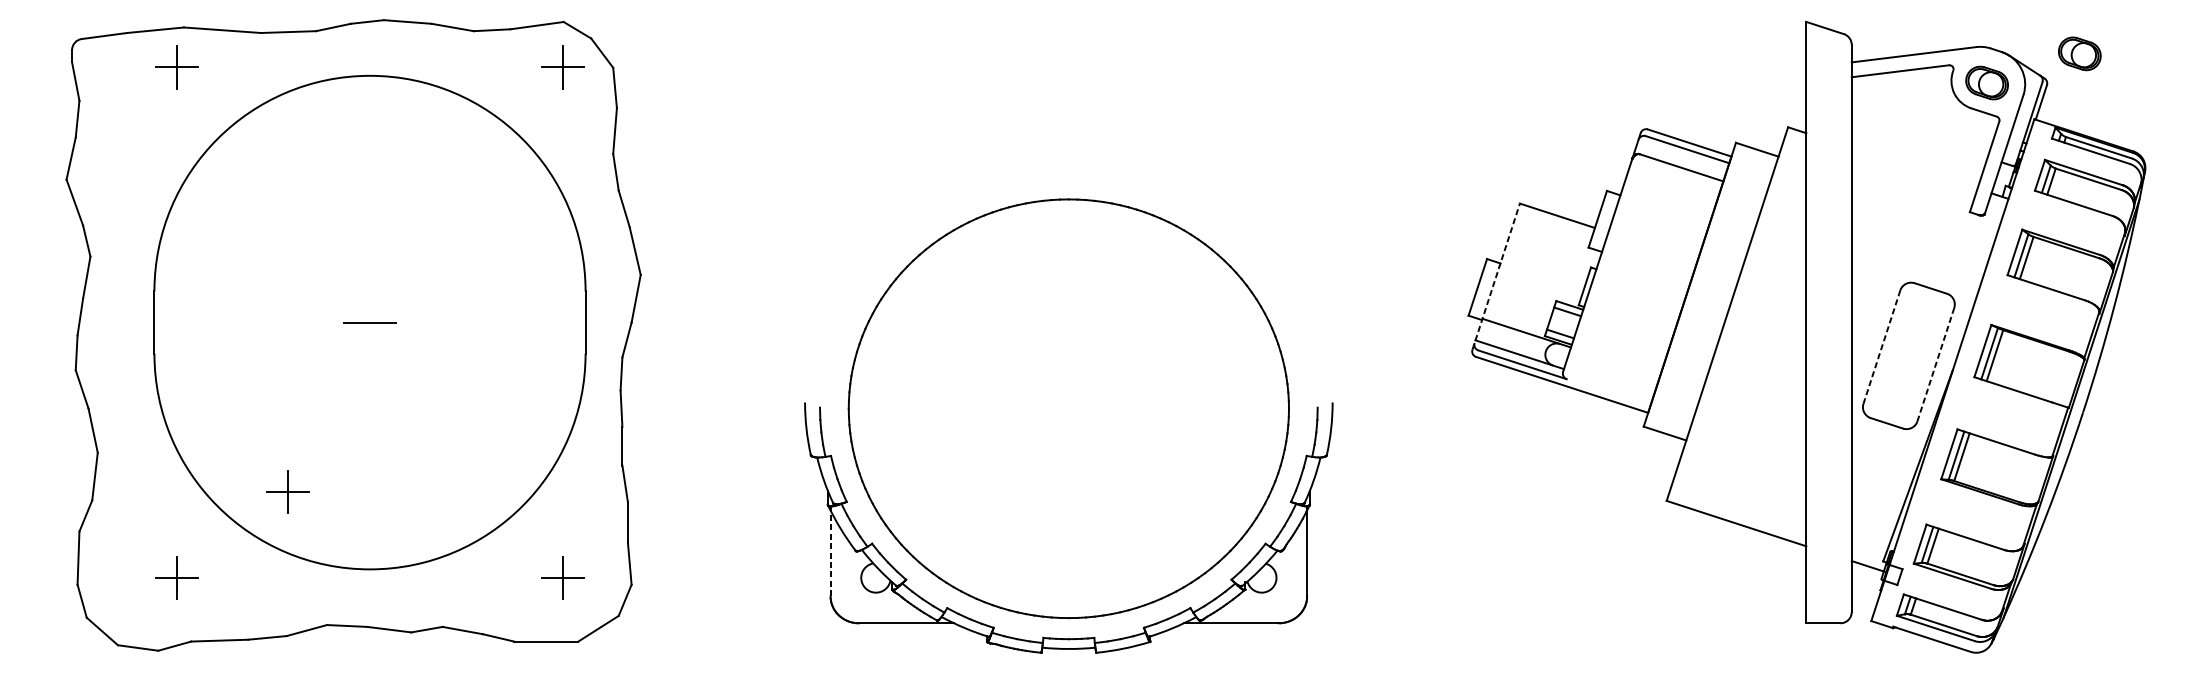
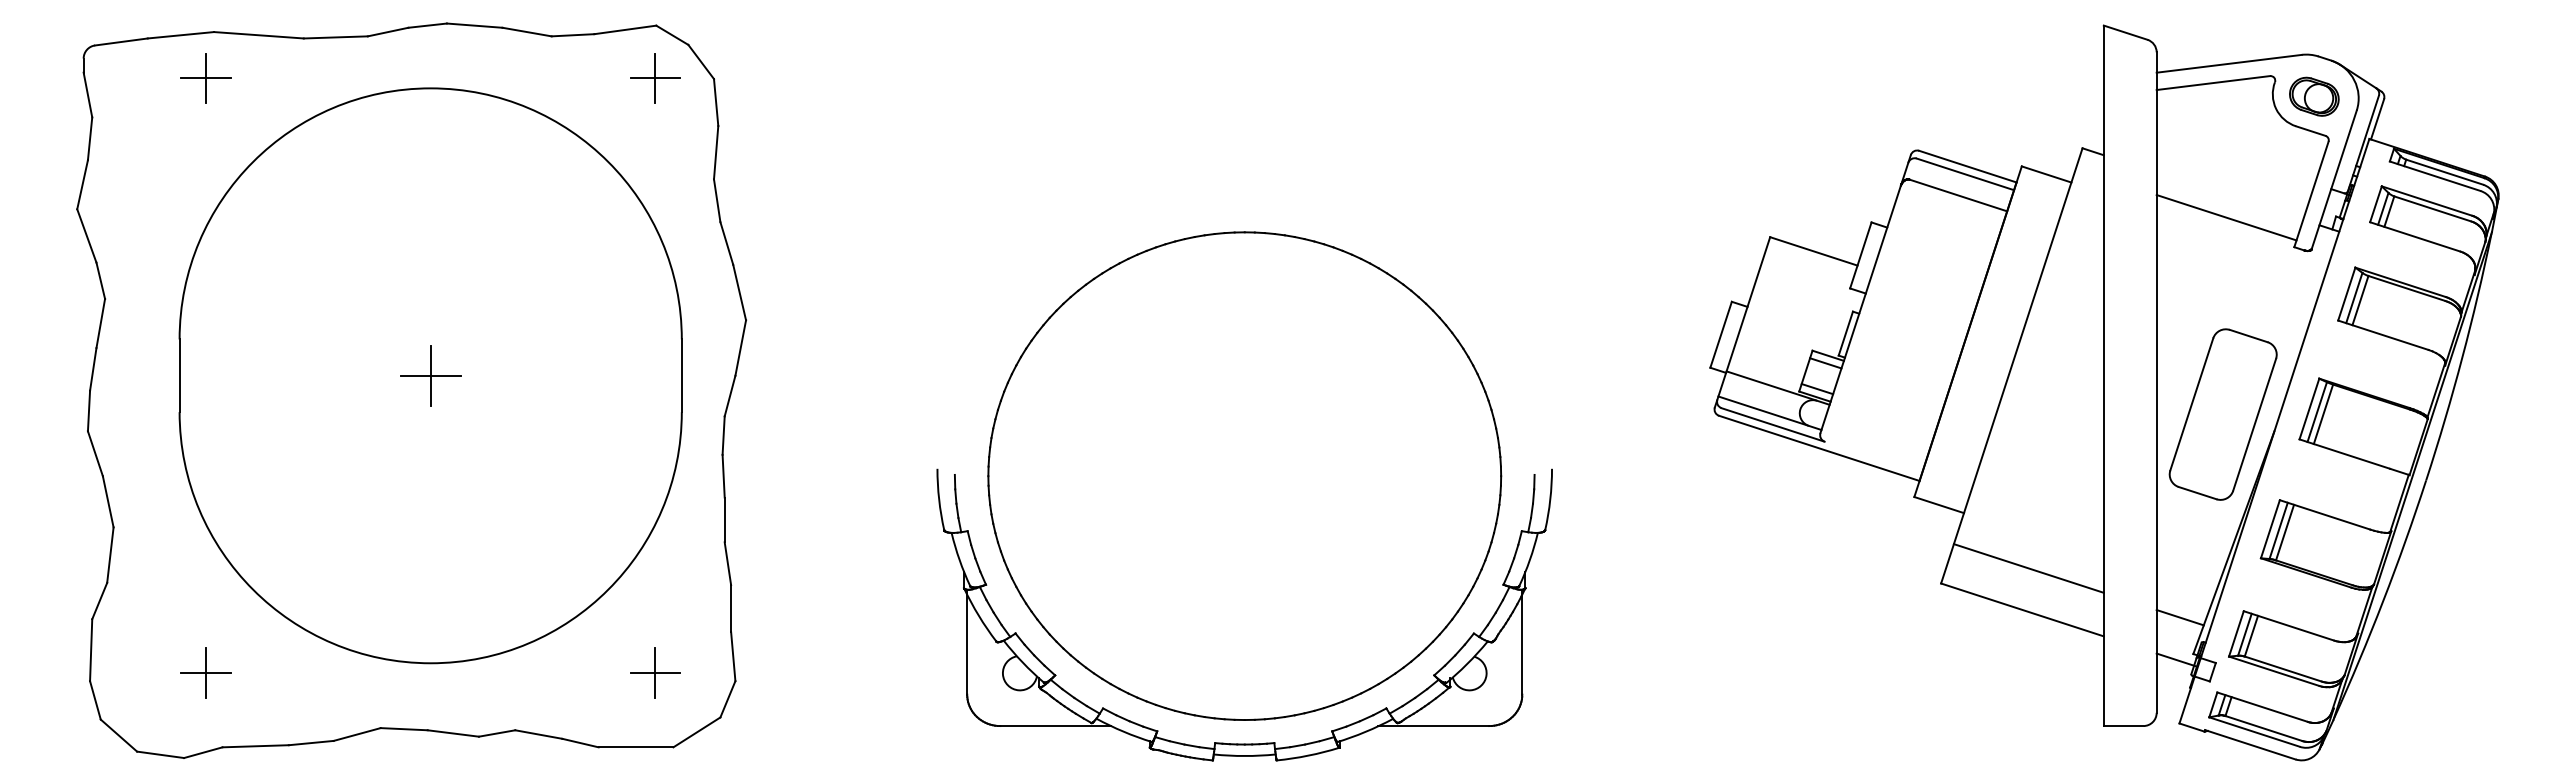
part: (2079, 53) -> (2422, 62), removed
line: (1911, 186) -> (2226, 217), added
line: (1496, 276) -> (1742, 322), dashed -> solid
line: (369, 322) -> (430, 375), added
line: (1881, 347) -> (2191, 404), dashed -> solid
line: (1935, 365) -> (2254, 425), dashed -> solid
line: (1741, 488) -> (2028, 568), added
part: (287, 491) -> (334, 572), removed
line: (1871, 530) -> (2179, 617), added
line: (830, 550) -> (967, 641), dashed -> solid

